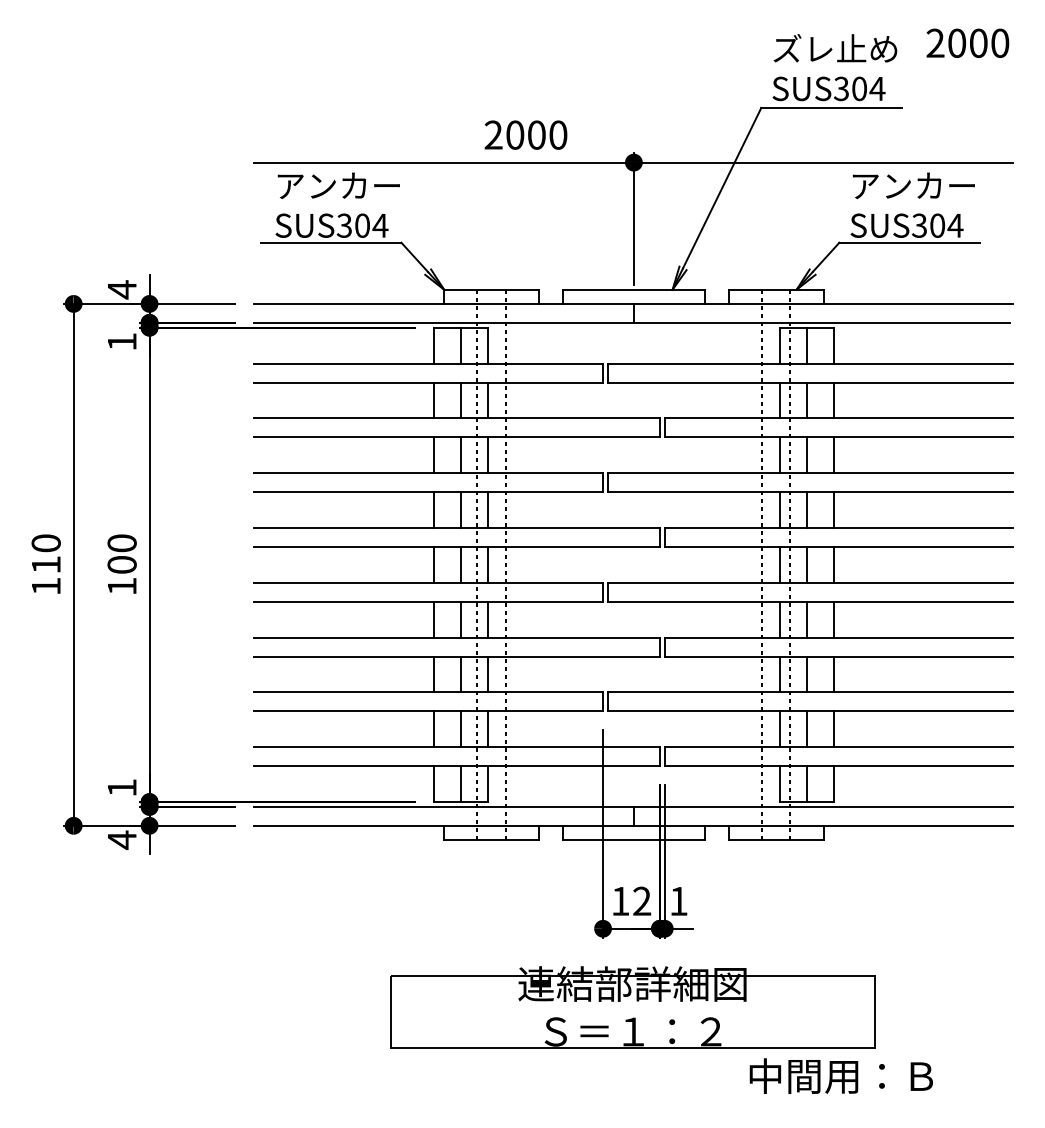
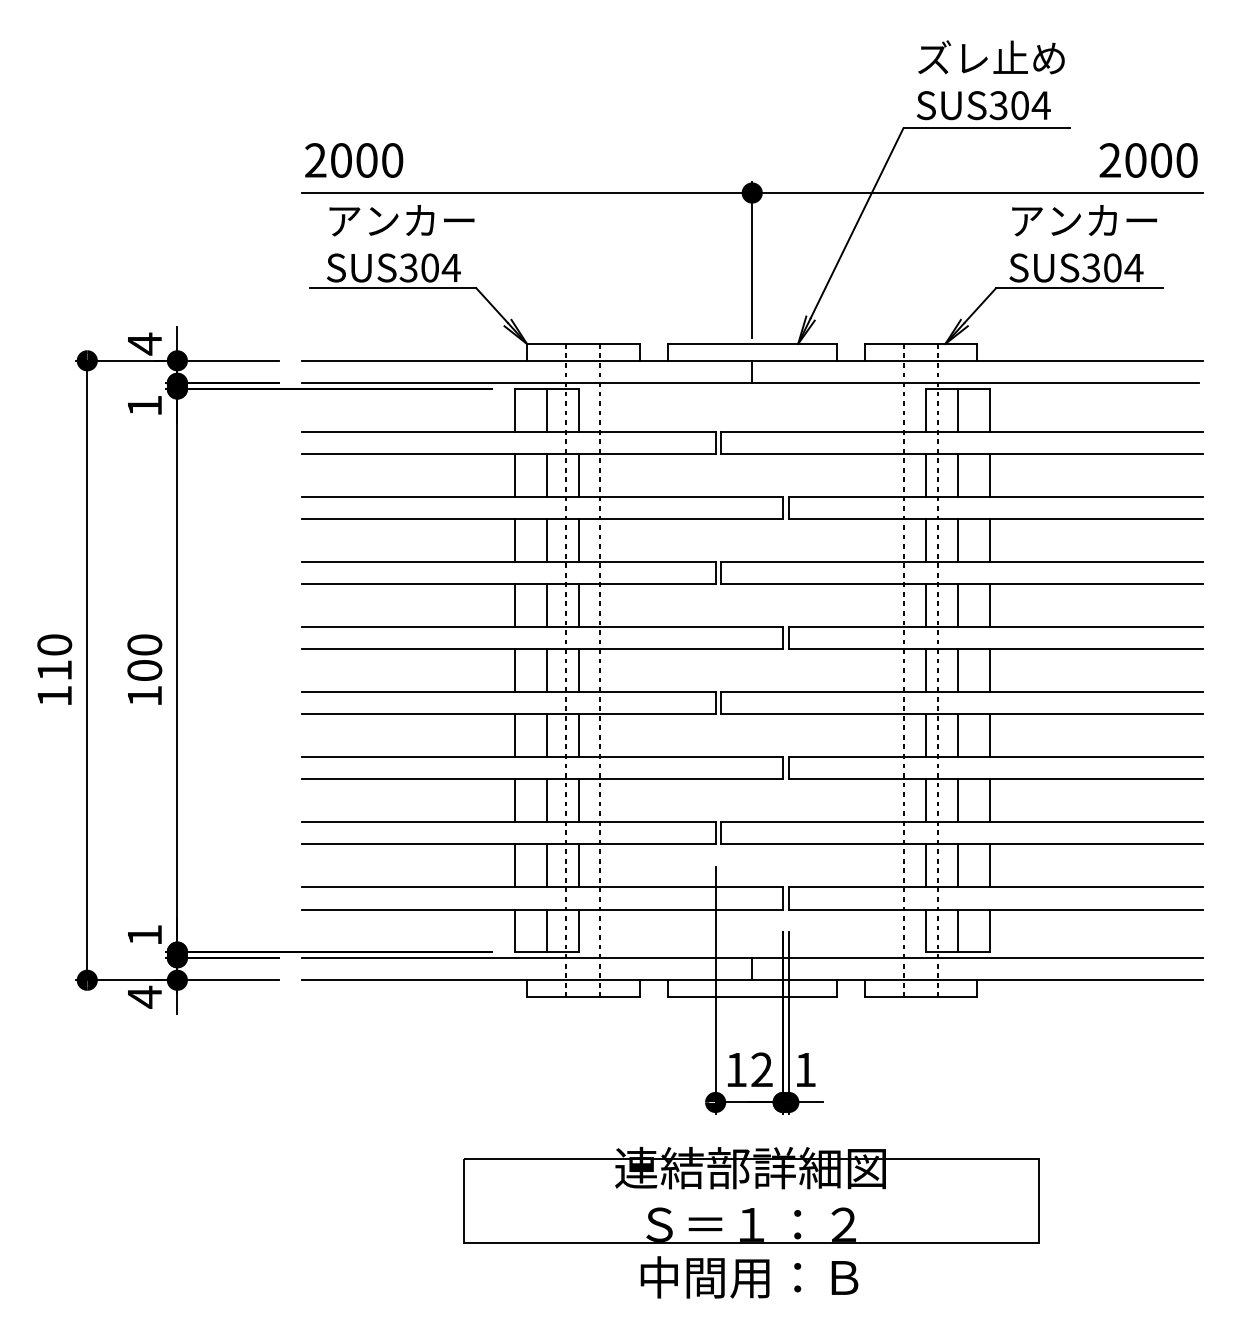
text: (967, 43) -> (1148, 160), moved
text: (526, 135) -> (354, 160), moved
text: (841, 1076) -> (749, 1277), moved

